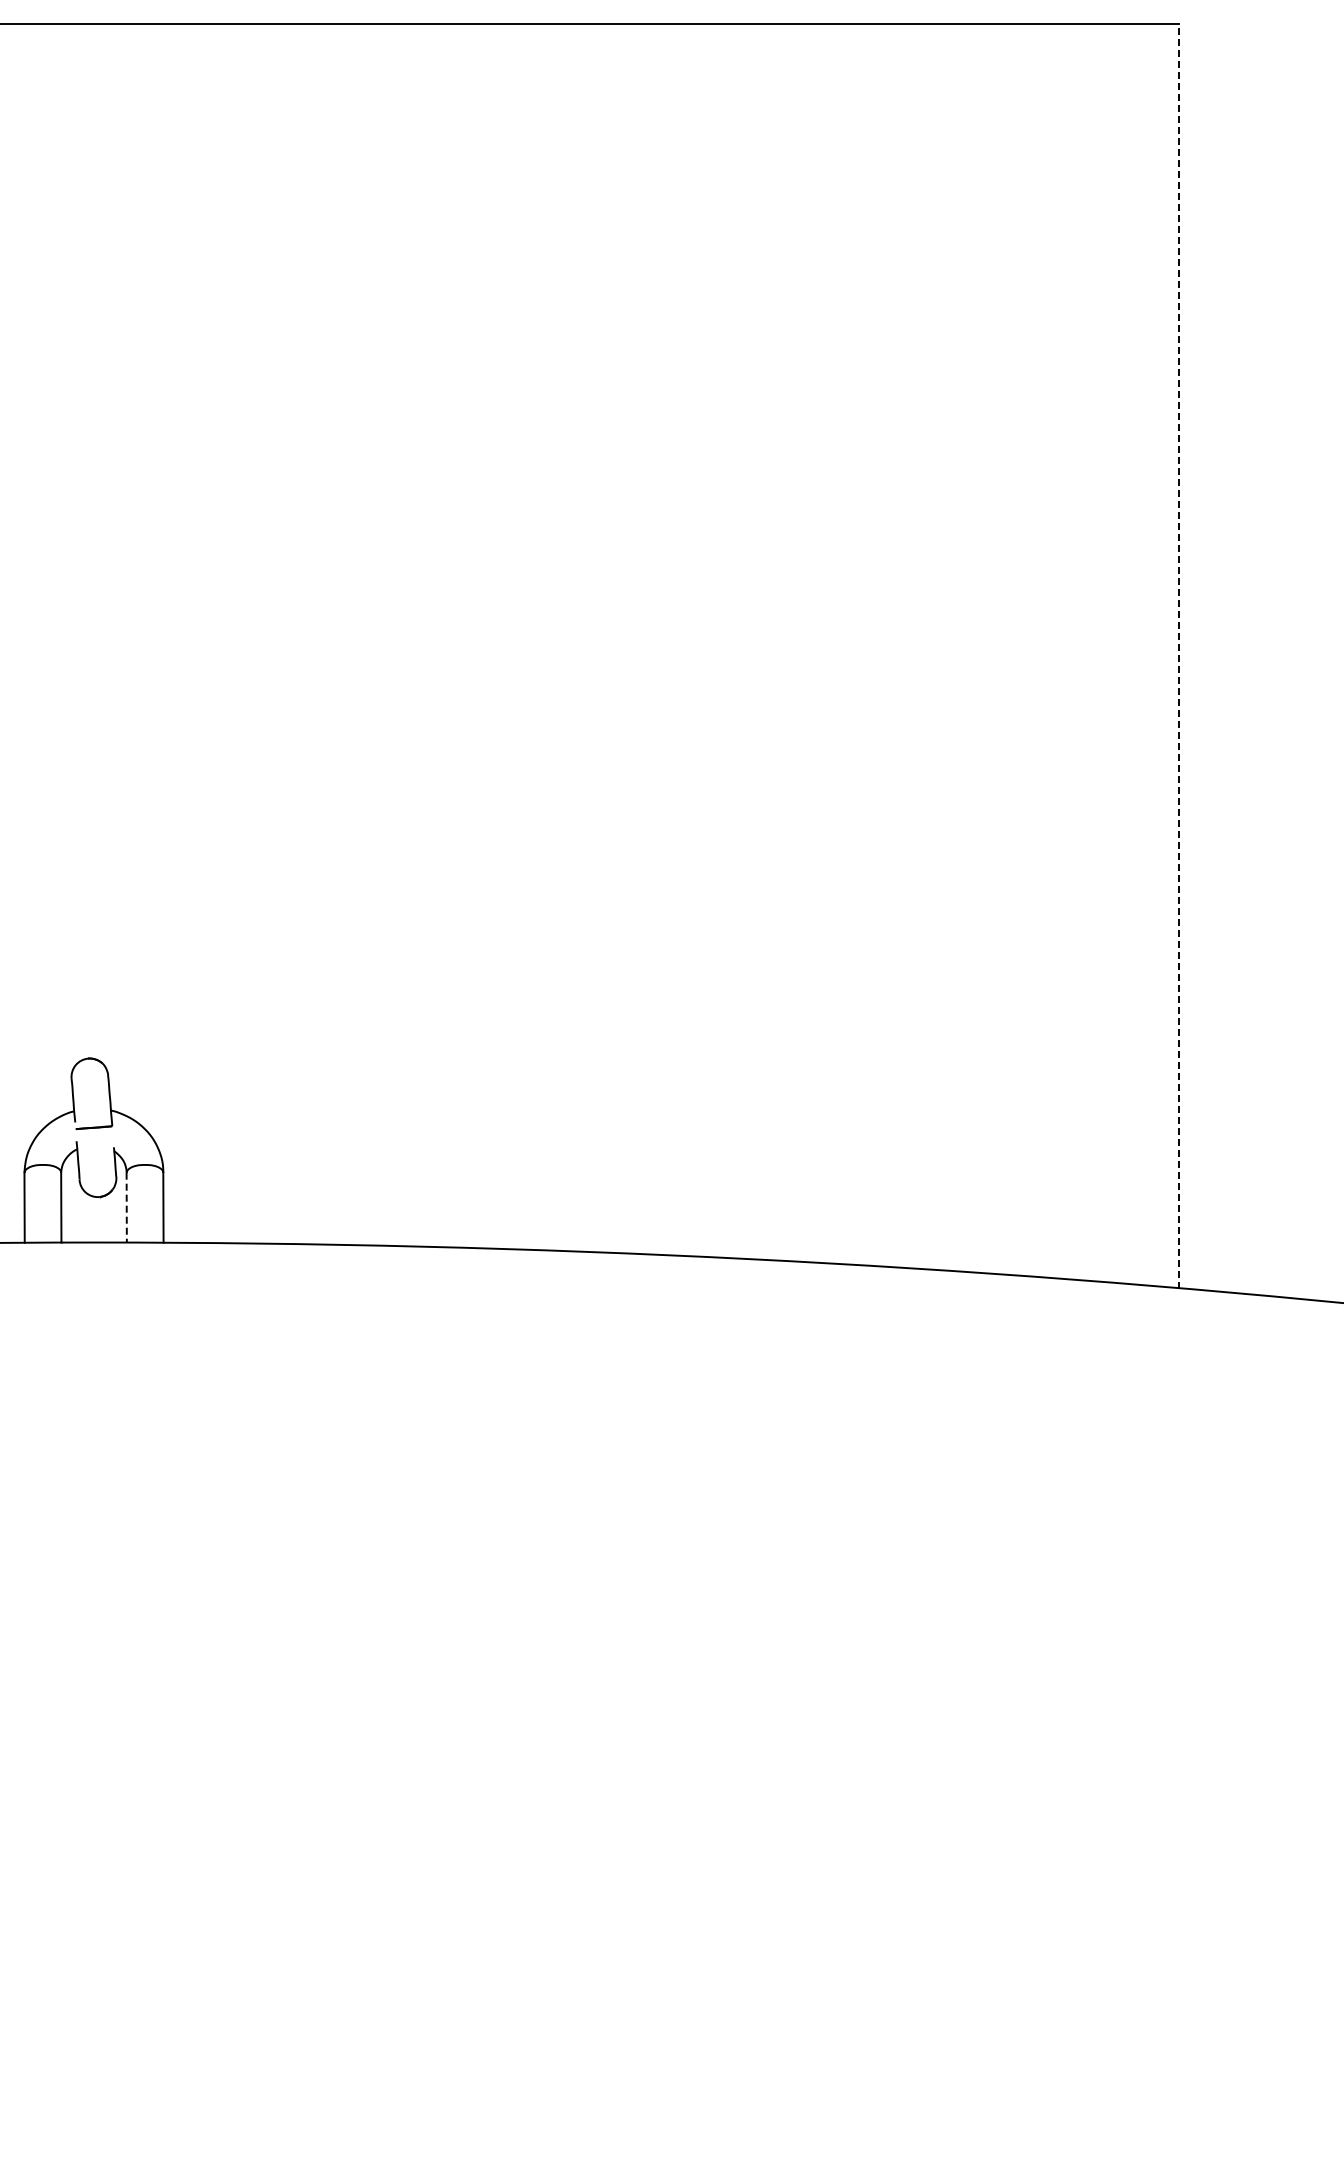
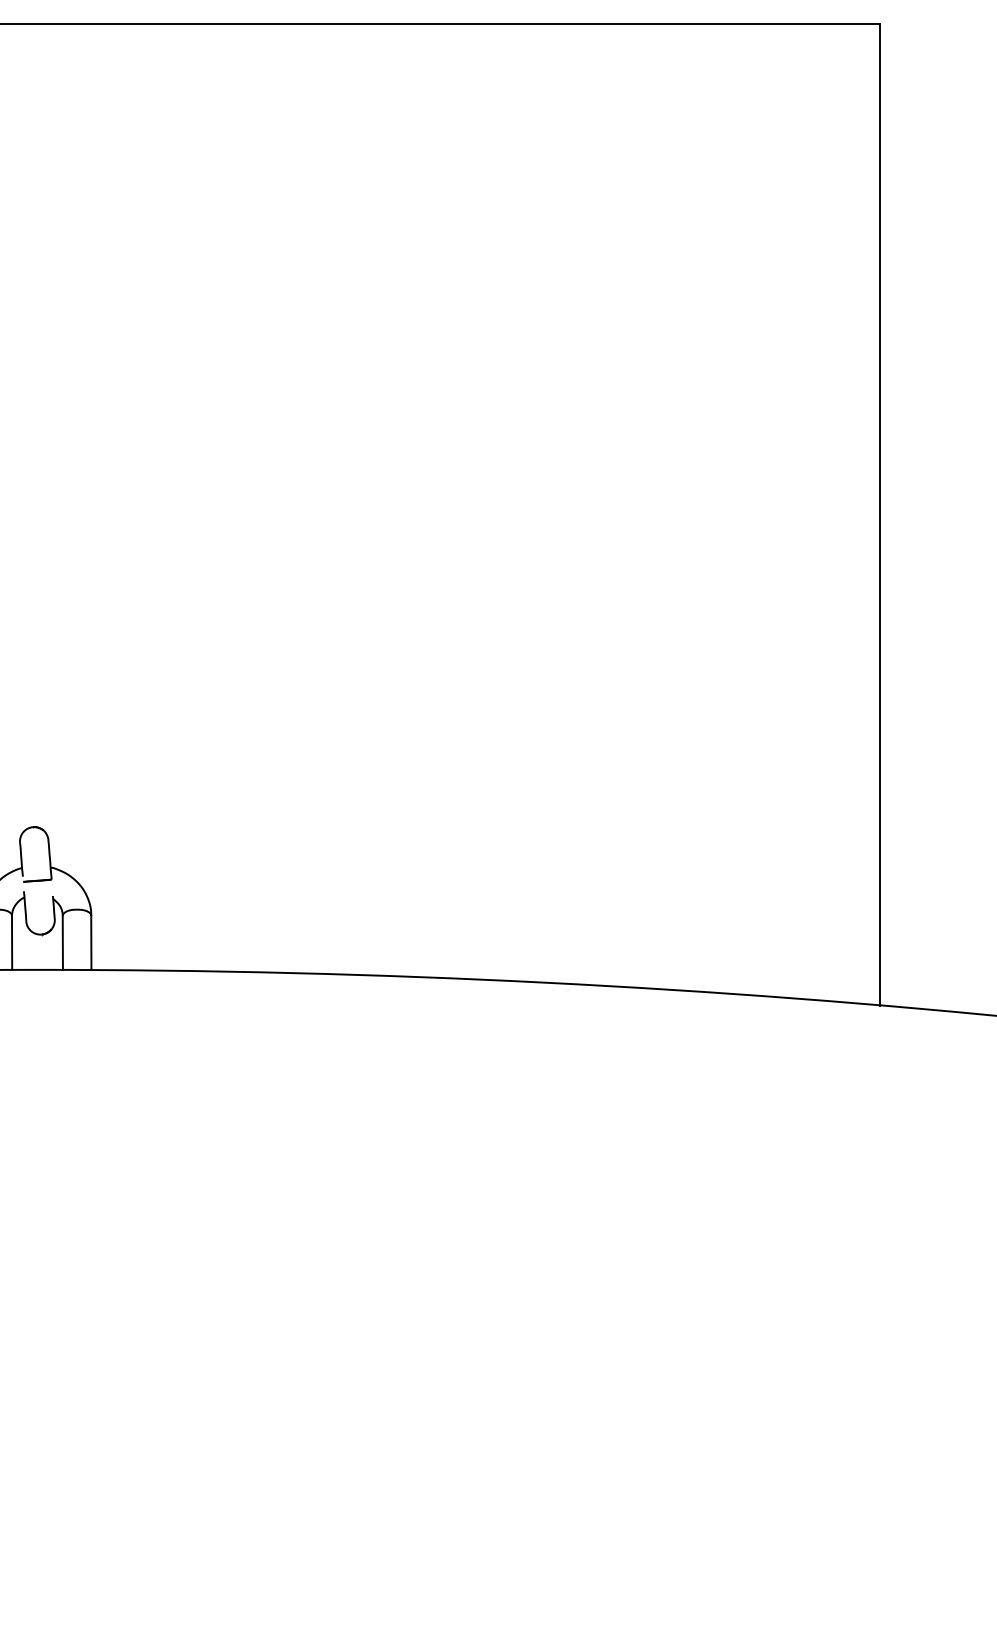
line: (1179, 656) -> (879, 515), dashed -> solid
line: (126, 1207) -> (62, 942), dashed -> solid

